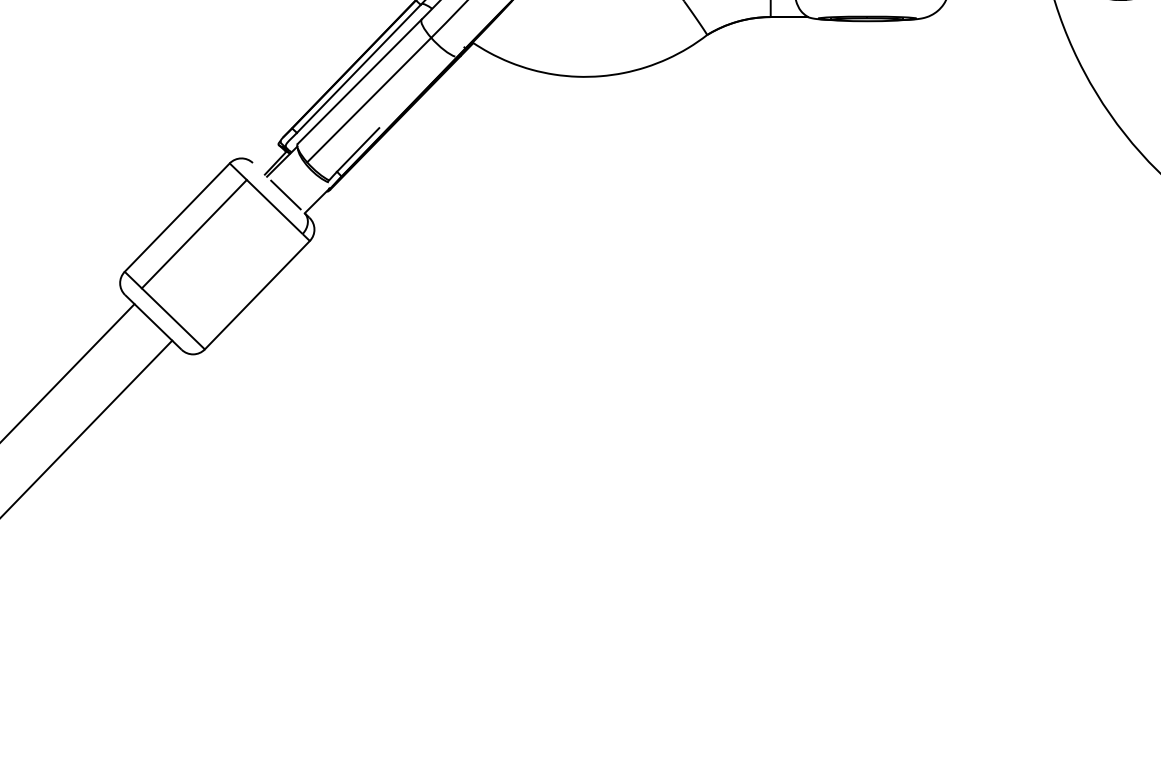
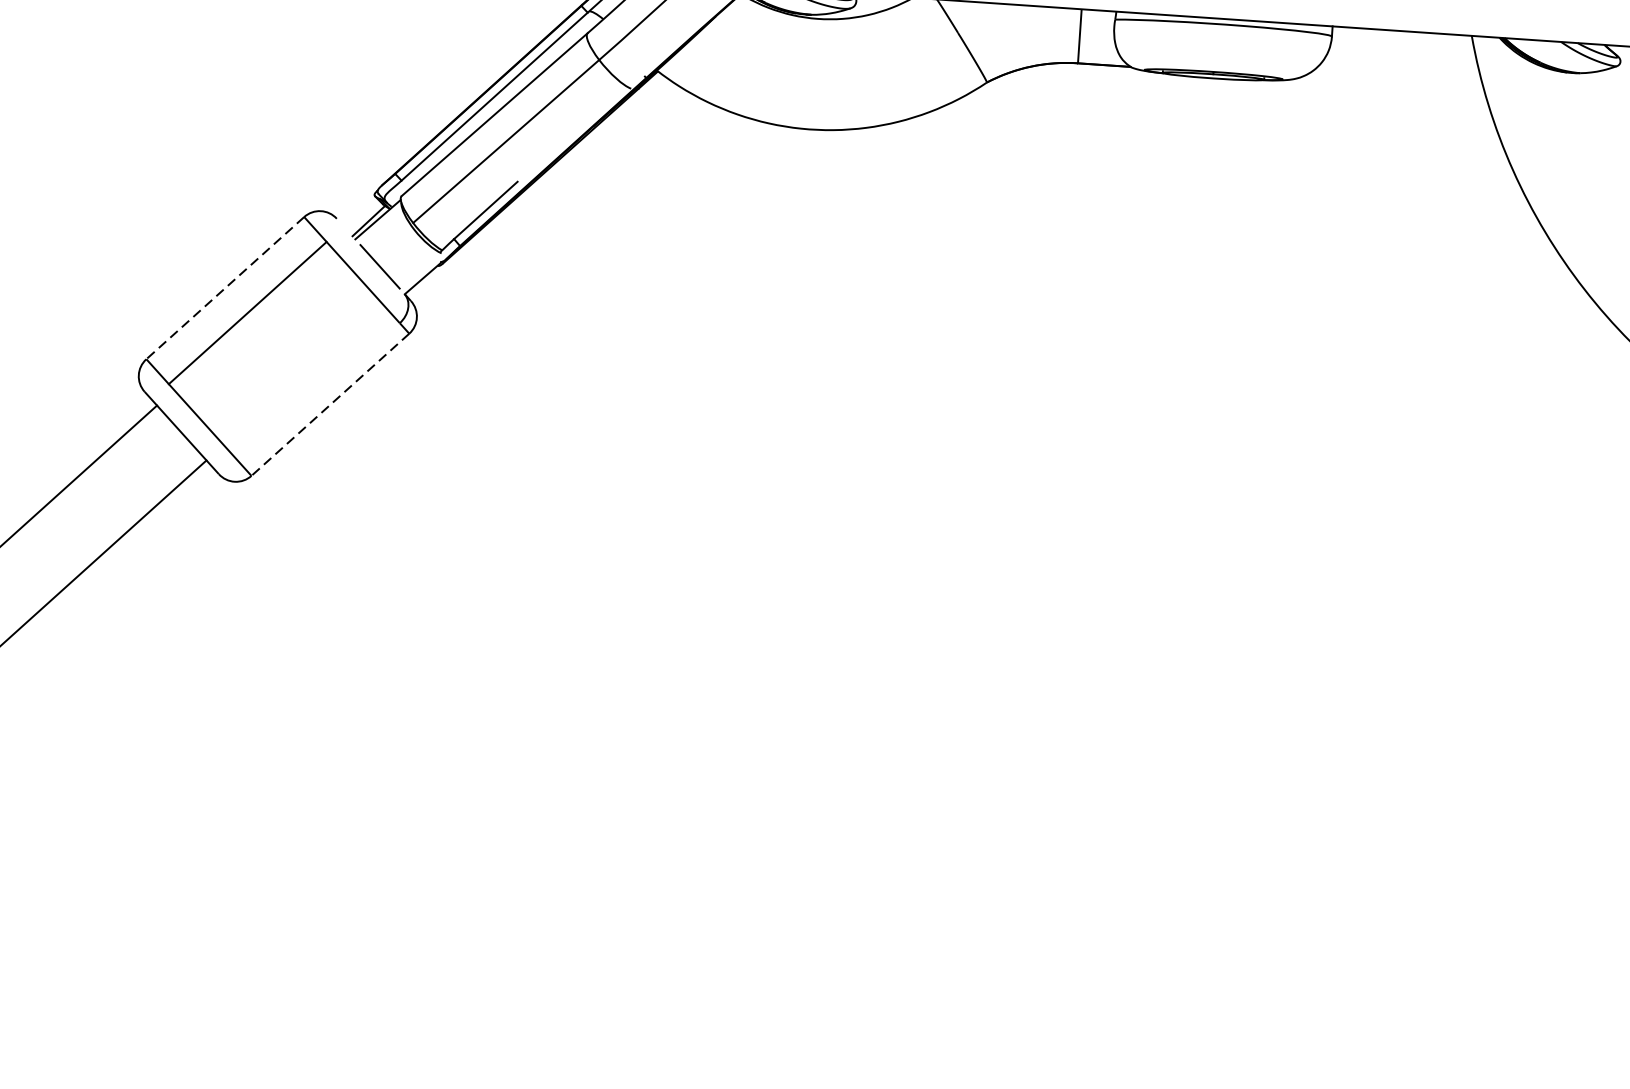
line: (176, 217) -> (224, 287), solid -> dashed
line: (257, 295) -> (330, 405), solid -> dashed

